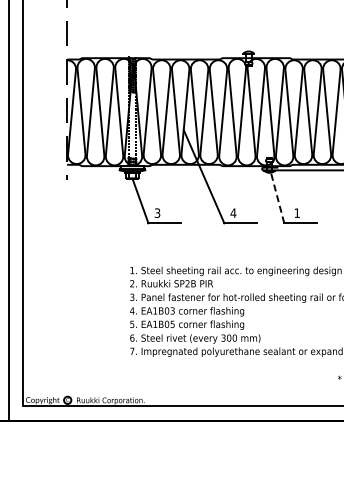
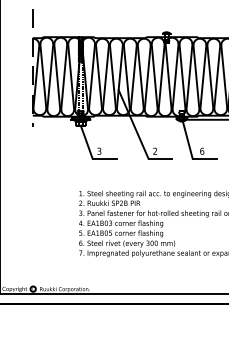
line: (277, 197) -> (187, 139), dashed -> solid
text: (233, 212) -> (155, 150), 4 -> 2
text: (297, 212) -> (202, 150), 1 -> 6

